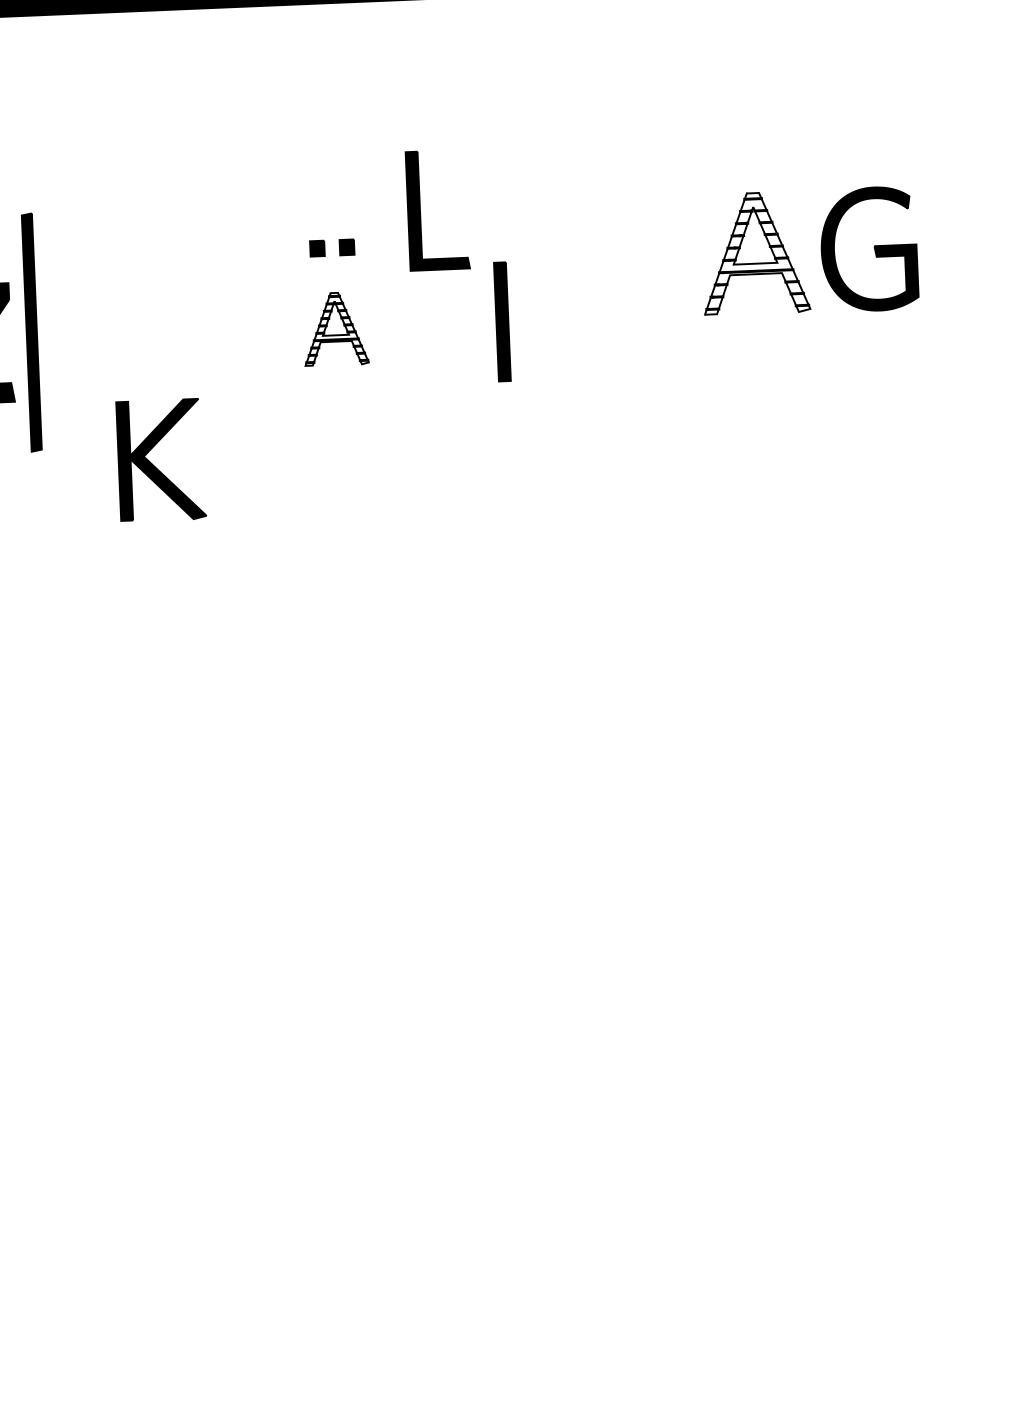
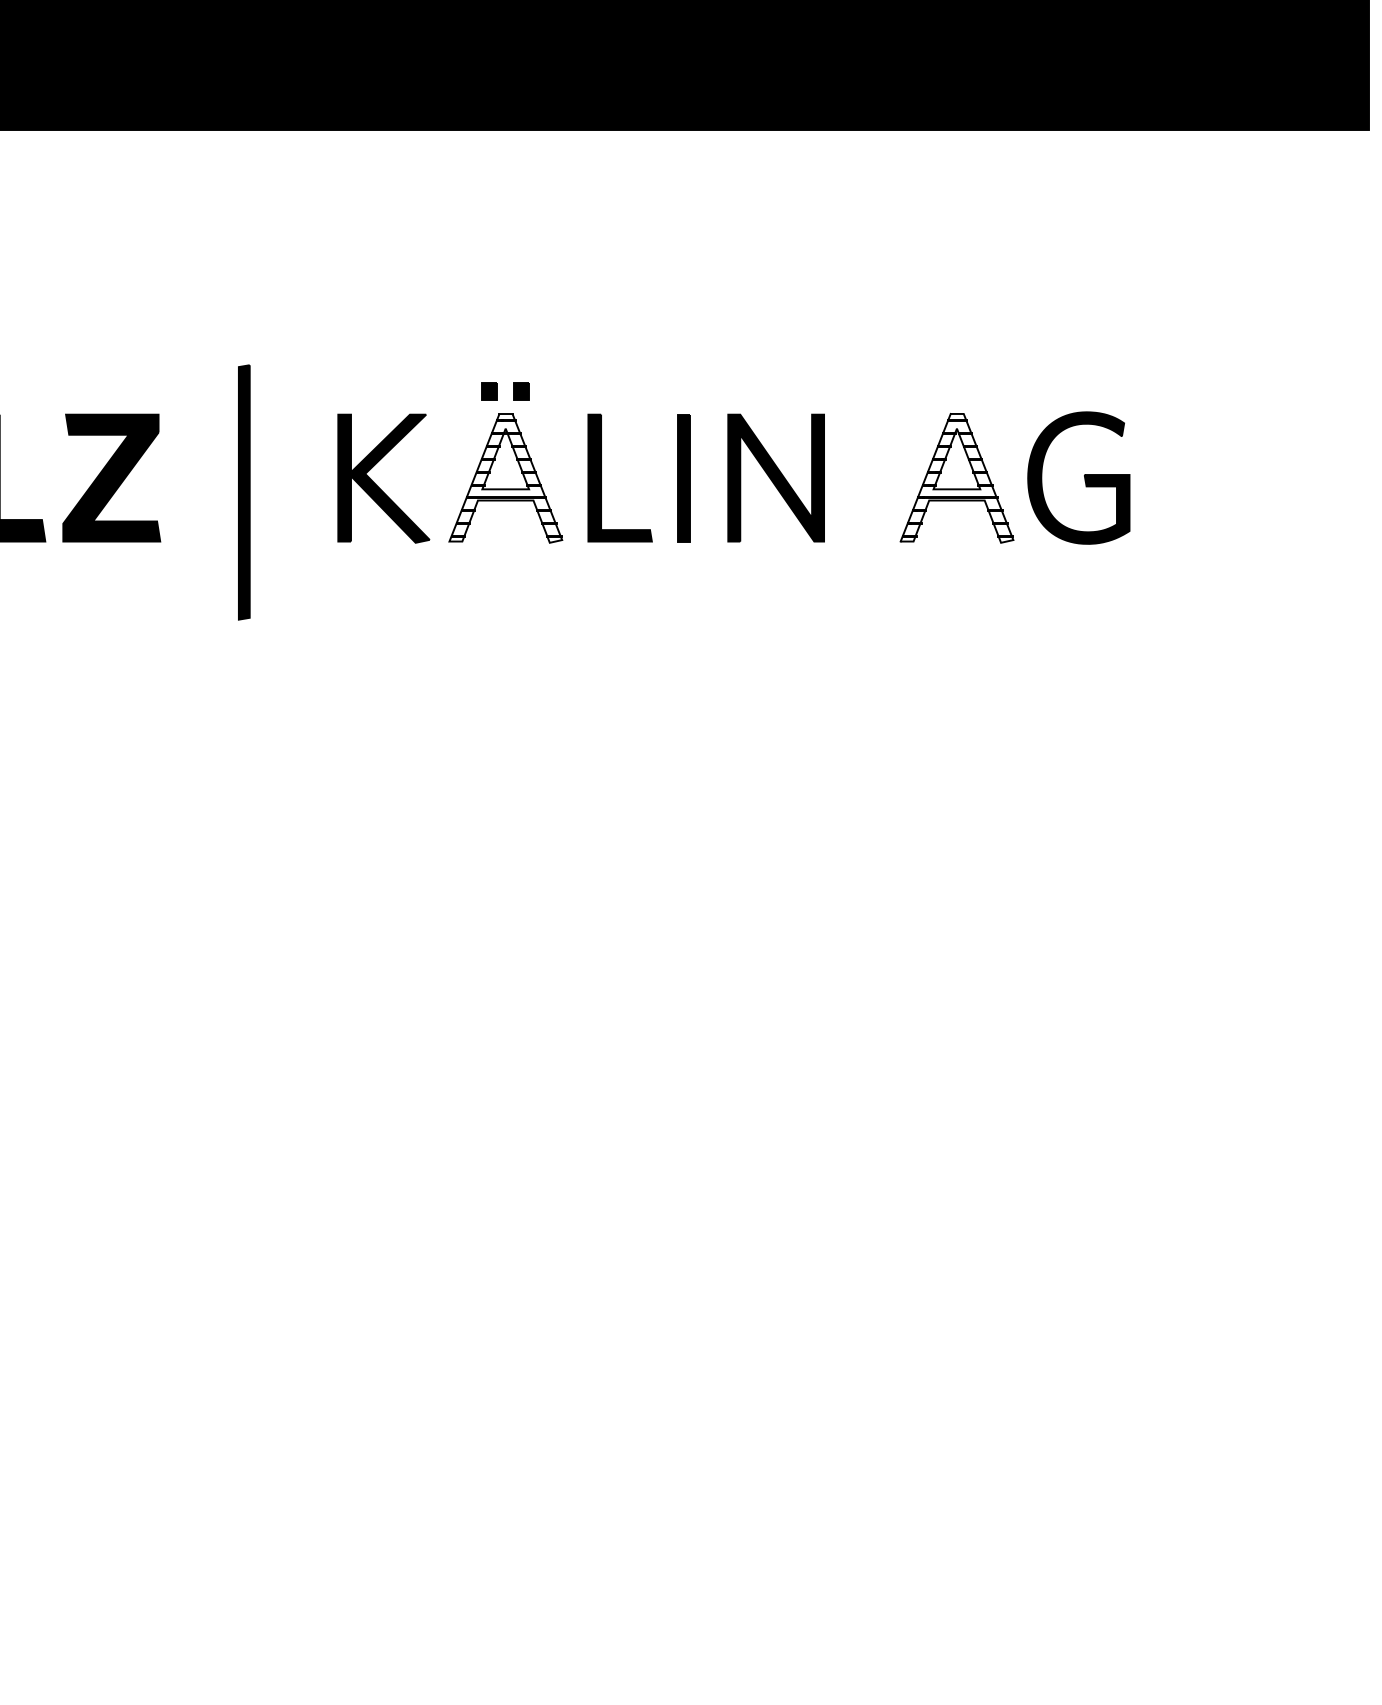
part: (420, 210) -> (601, 477), moved
part: (868, 248) -> (1078, 477), moved
part: (754, 253) -> (956, 478), moved
part: (587, 317) -> (775, 477), added
part: (335, 329) -> (505, 478), size x1.67
part: (32, 332) -> (244, 492), moved
part: (154, 466) -> (376, 484), moved

